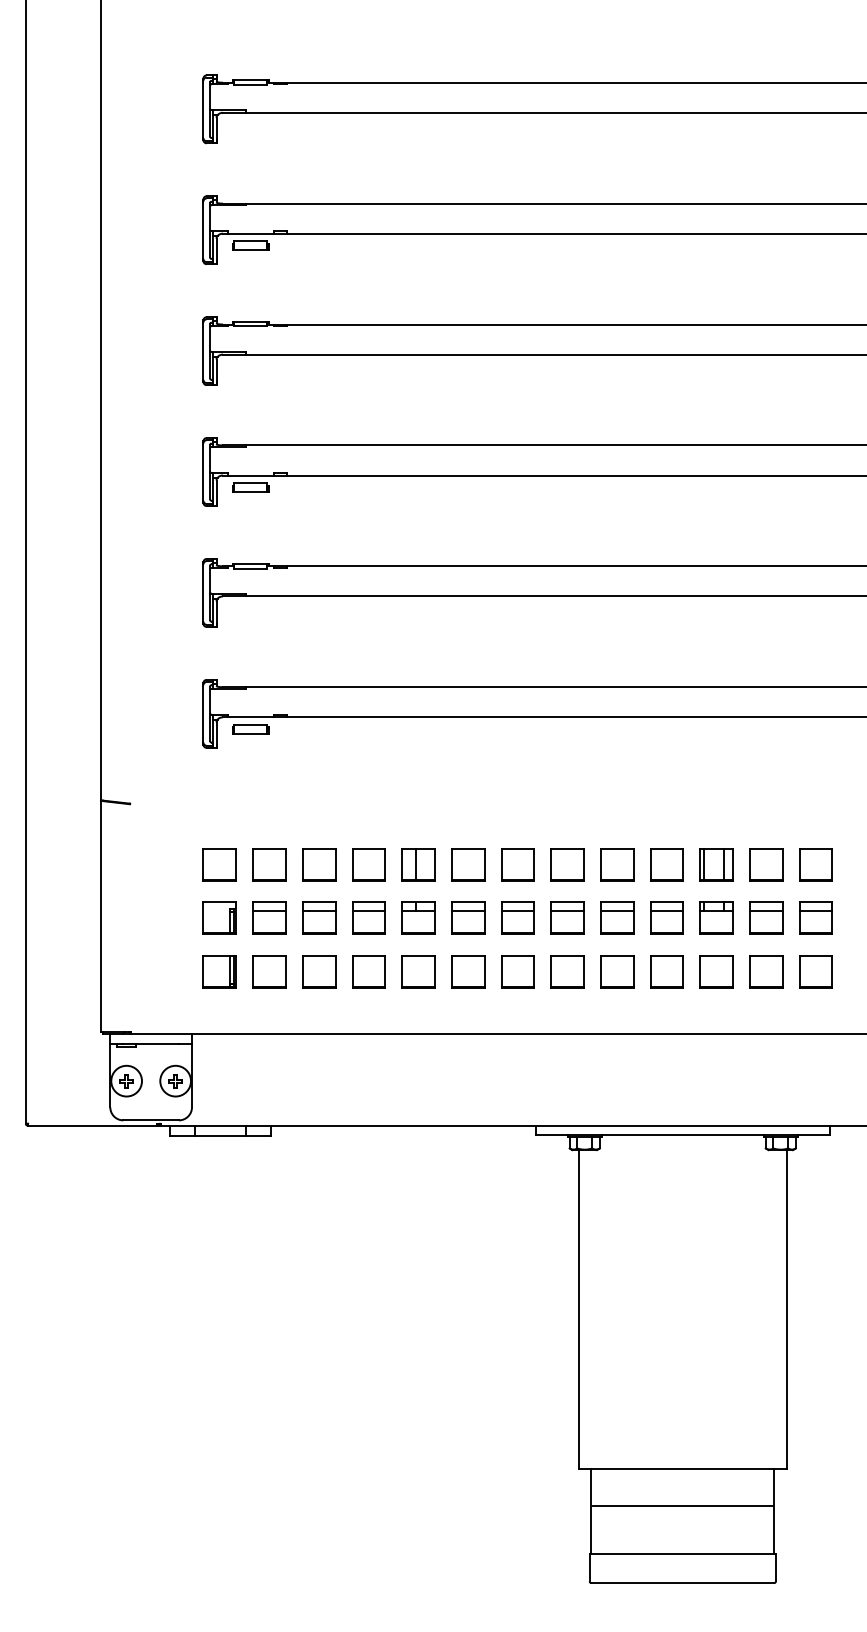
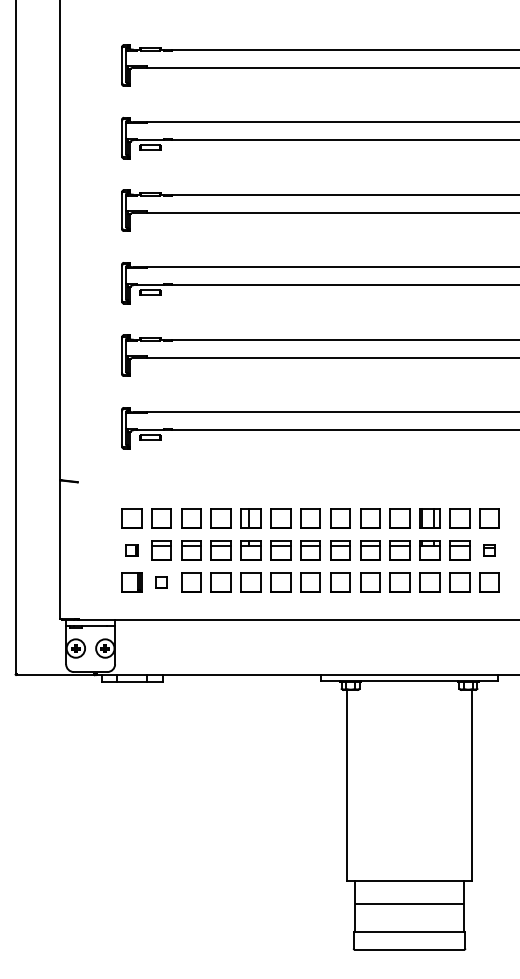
part: (219, 917) -> (131, 550), size x0.6
part: (816, 917) -> (489, 550), size x0.6
part: (269, 971) -> (161, 582), size x0.6

